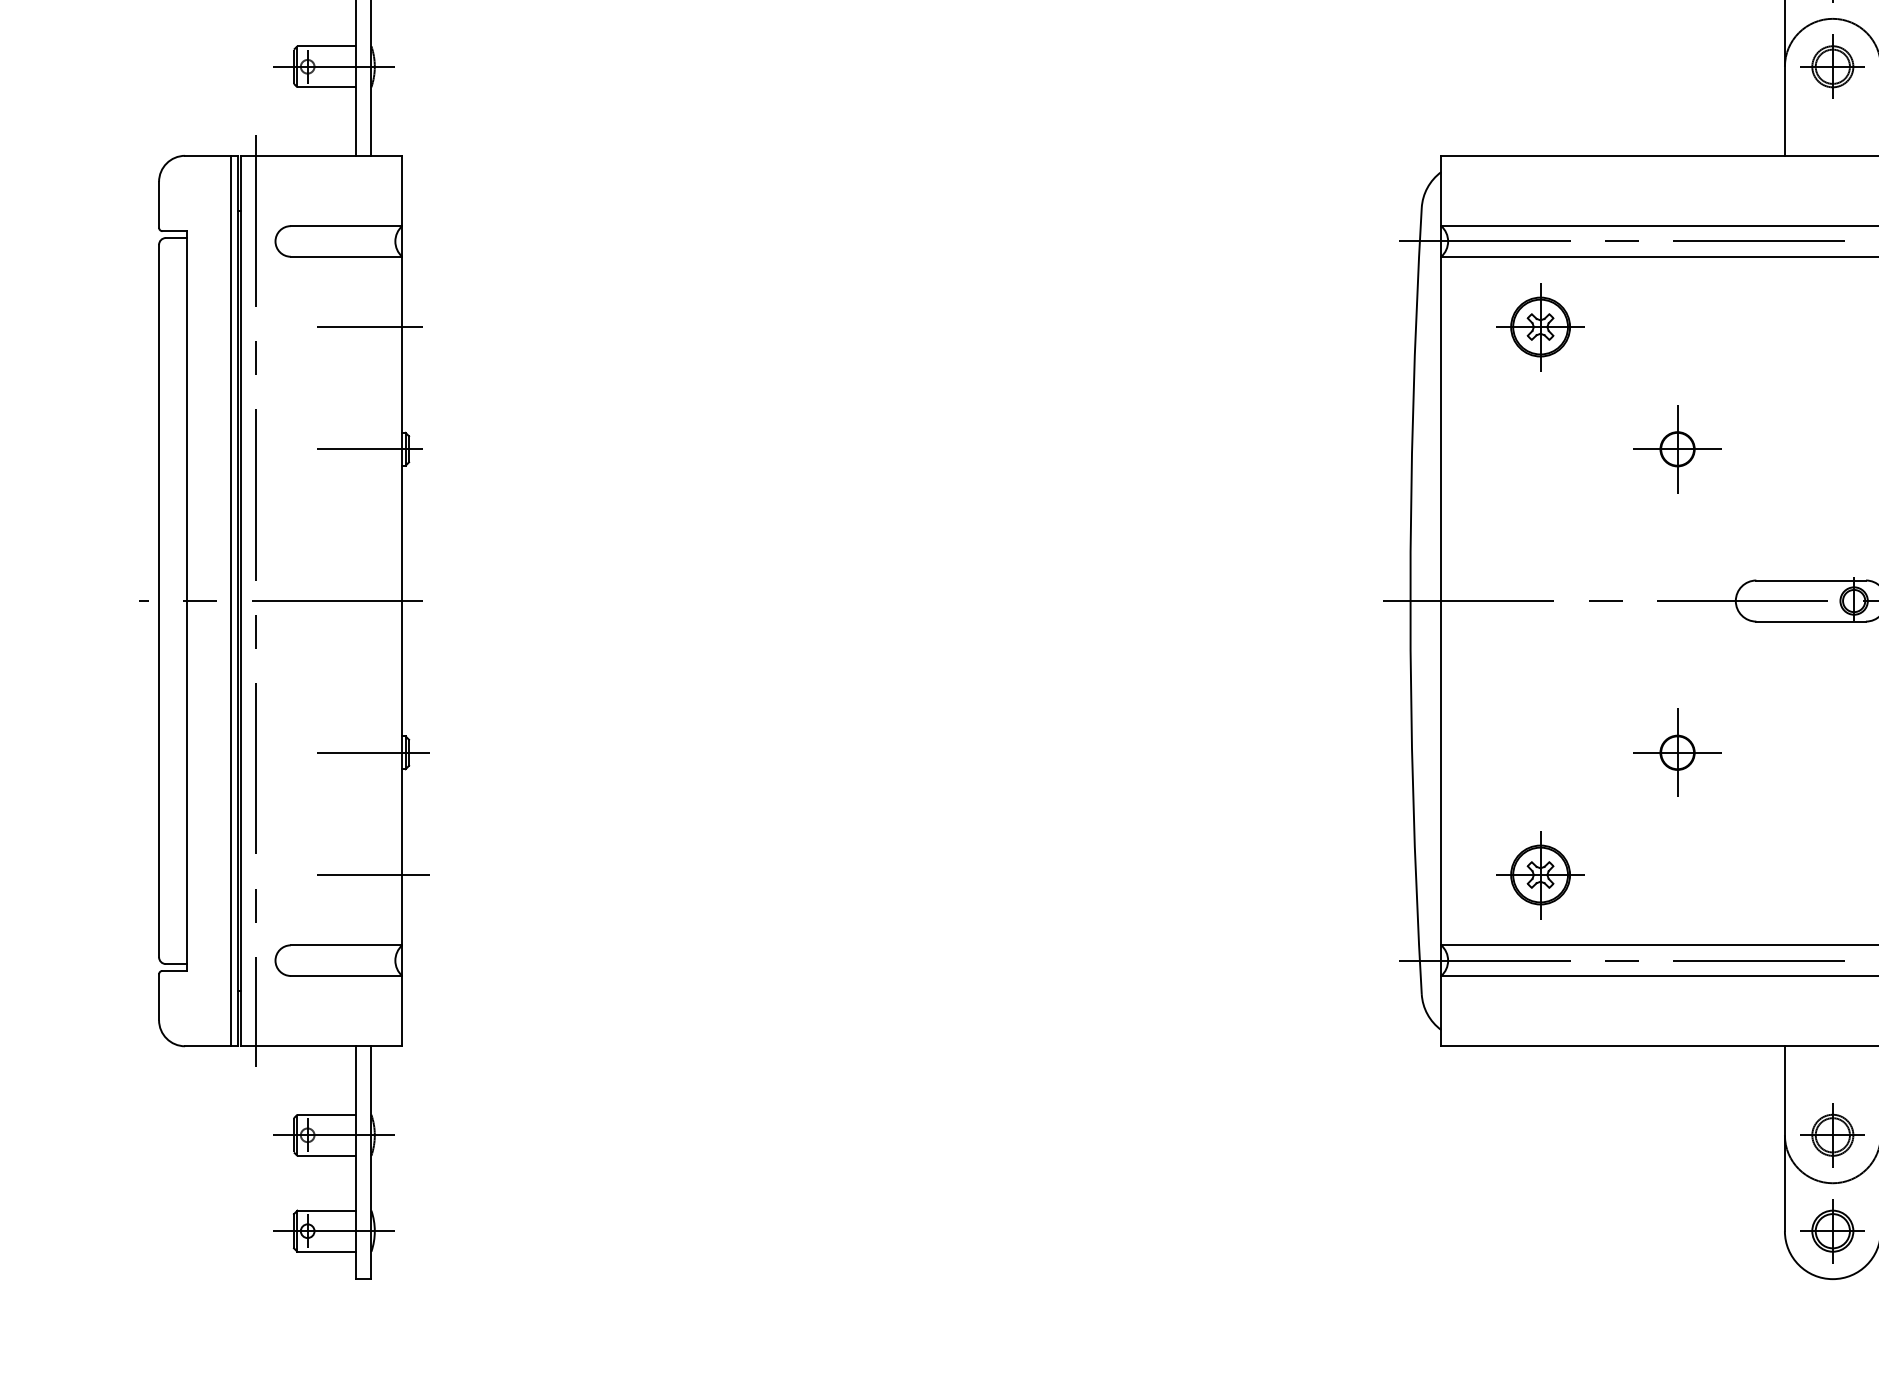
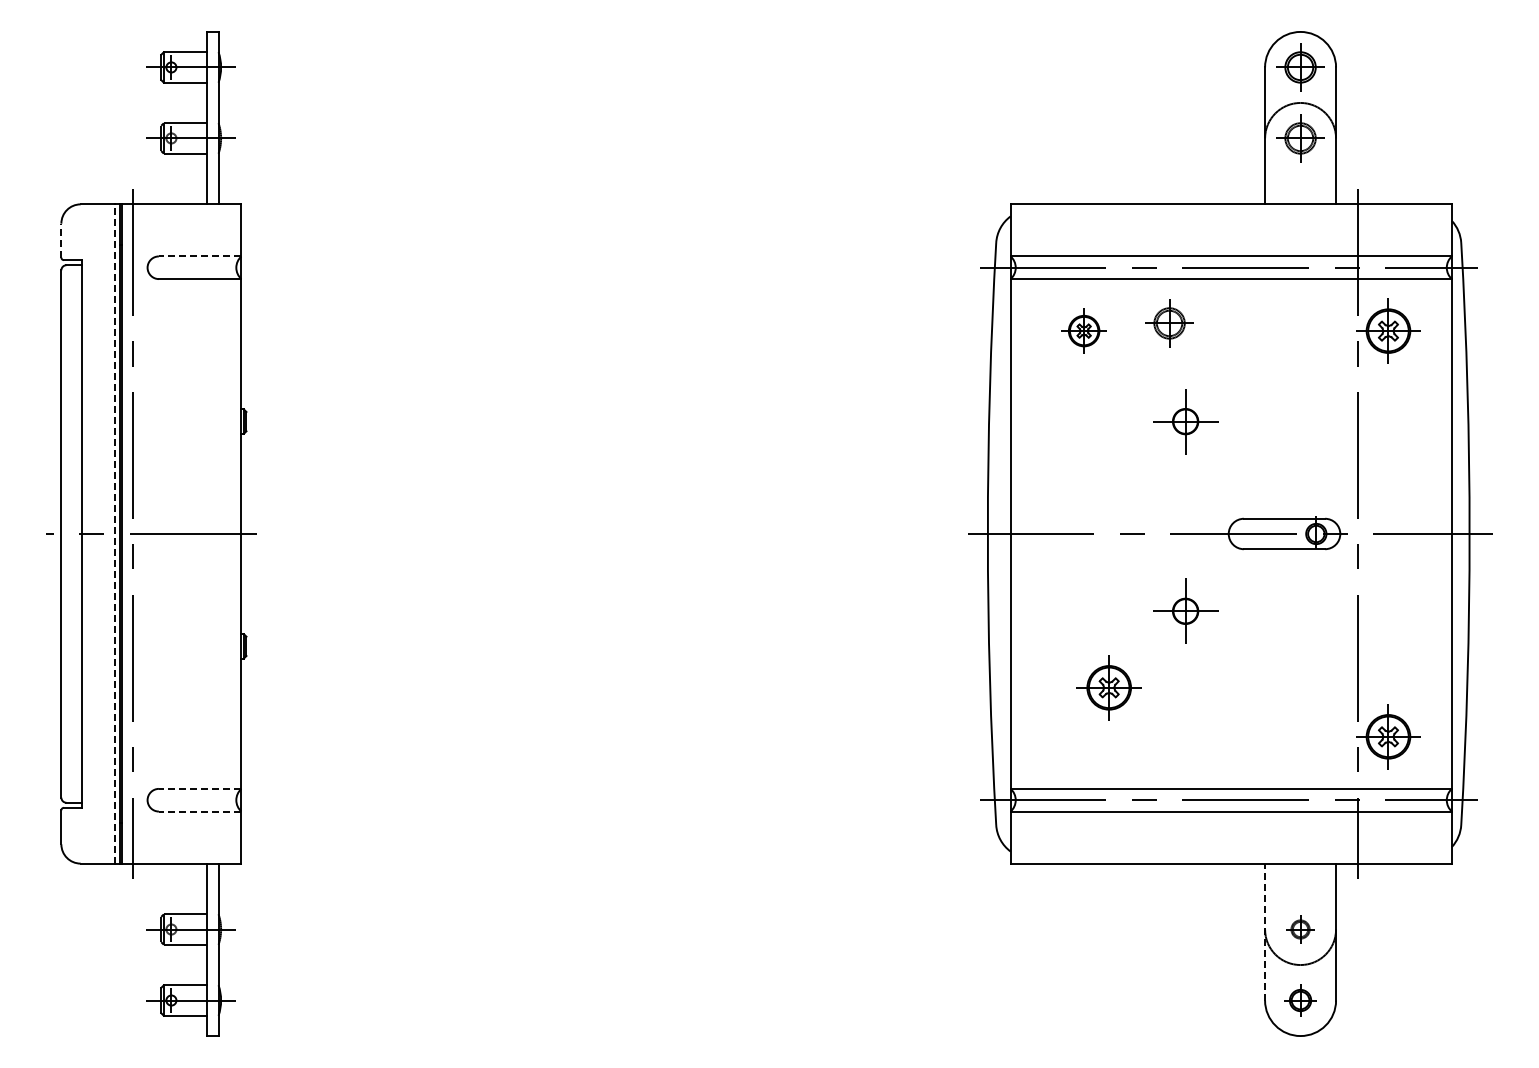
line: (159, 204) -> (61, 240), solid -> dashed
line: (345, 226) -> (199, 256), solid -> dashed
part: (1655, 316) -> (1169, 323), added
part: (1539, 326) -> (1083, 330), size x0.7
line: (369, 327) -> (217, 331), removed
line: (369, 449) -> (217, 421), removed
line: (230, 600) -> (114, 533), solid -> dashed
part: (1677, 751) -> (1185, 610), moved
line: (372, 753) -> (219, 646), removed
line: (372, 874) -> (219, 736), removed
part: (1539, 874) -> (1108, 687), moved
line: (345, 944) -> (199, 788), solid -> dashed
line: (345, 975) -> (199, 811), solid -> dashed
part: (1832, 1135) -> (1300, 929), size x0.6
line: (1785, 1137) -> (1265, 931), solid -> dashed
part: (1832, 1231) -> (1300, 1000), size x0.7

